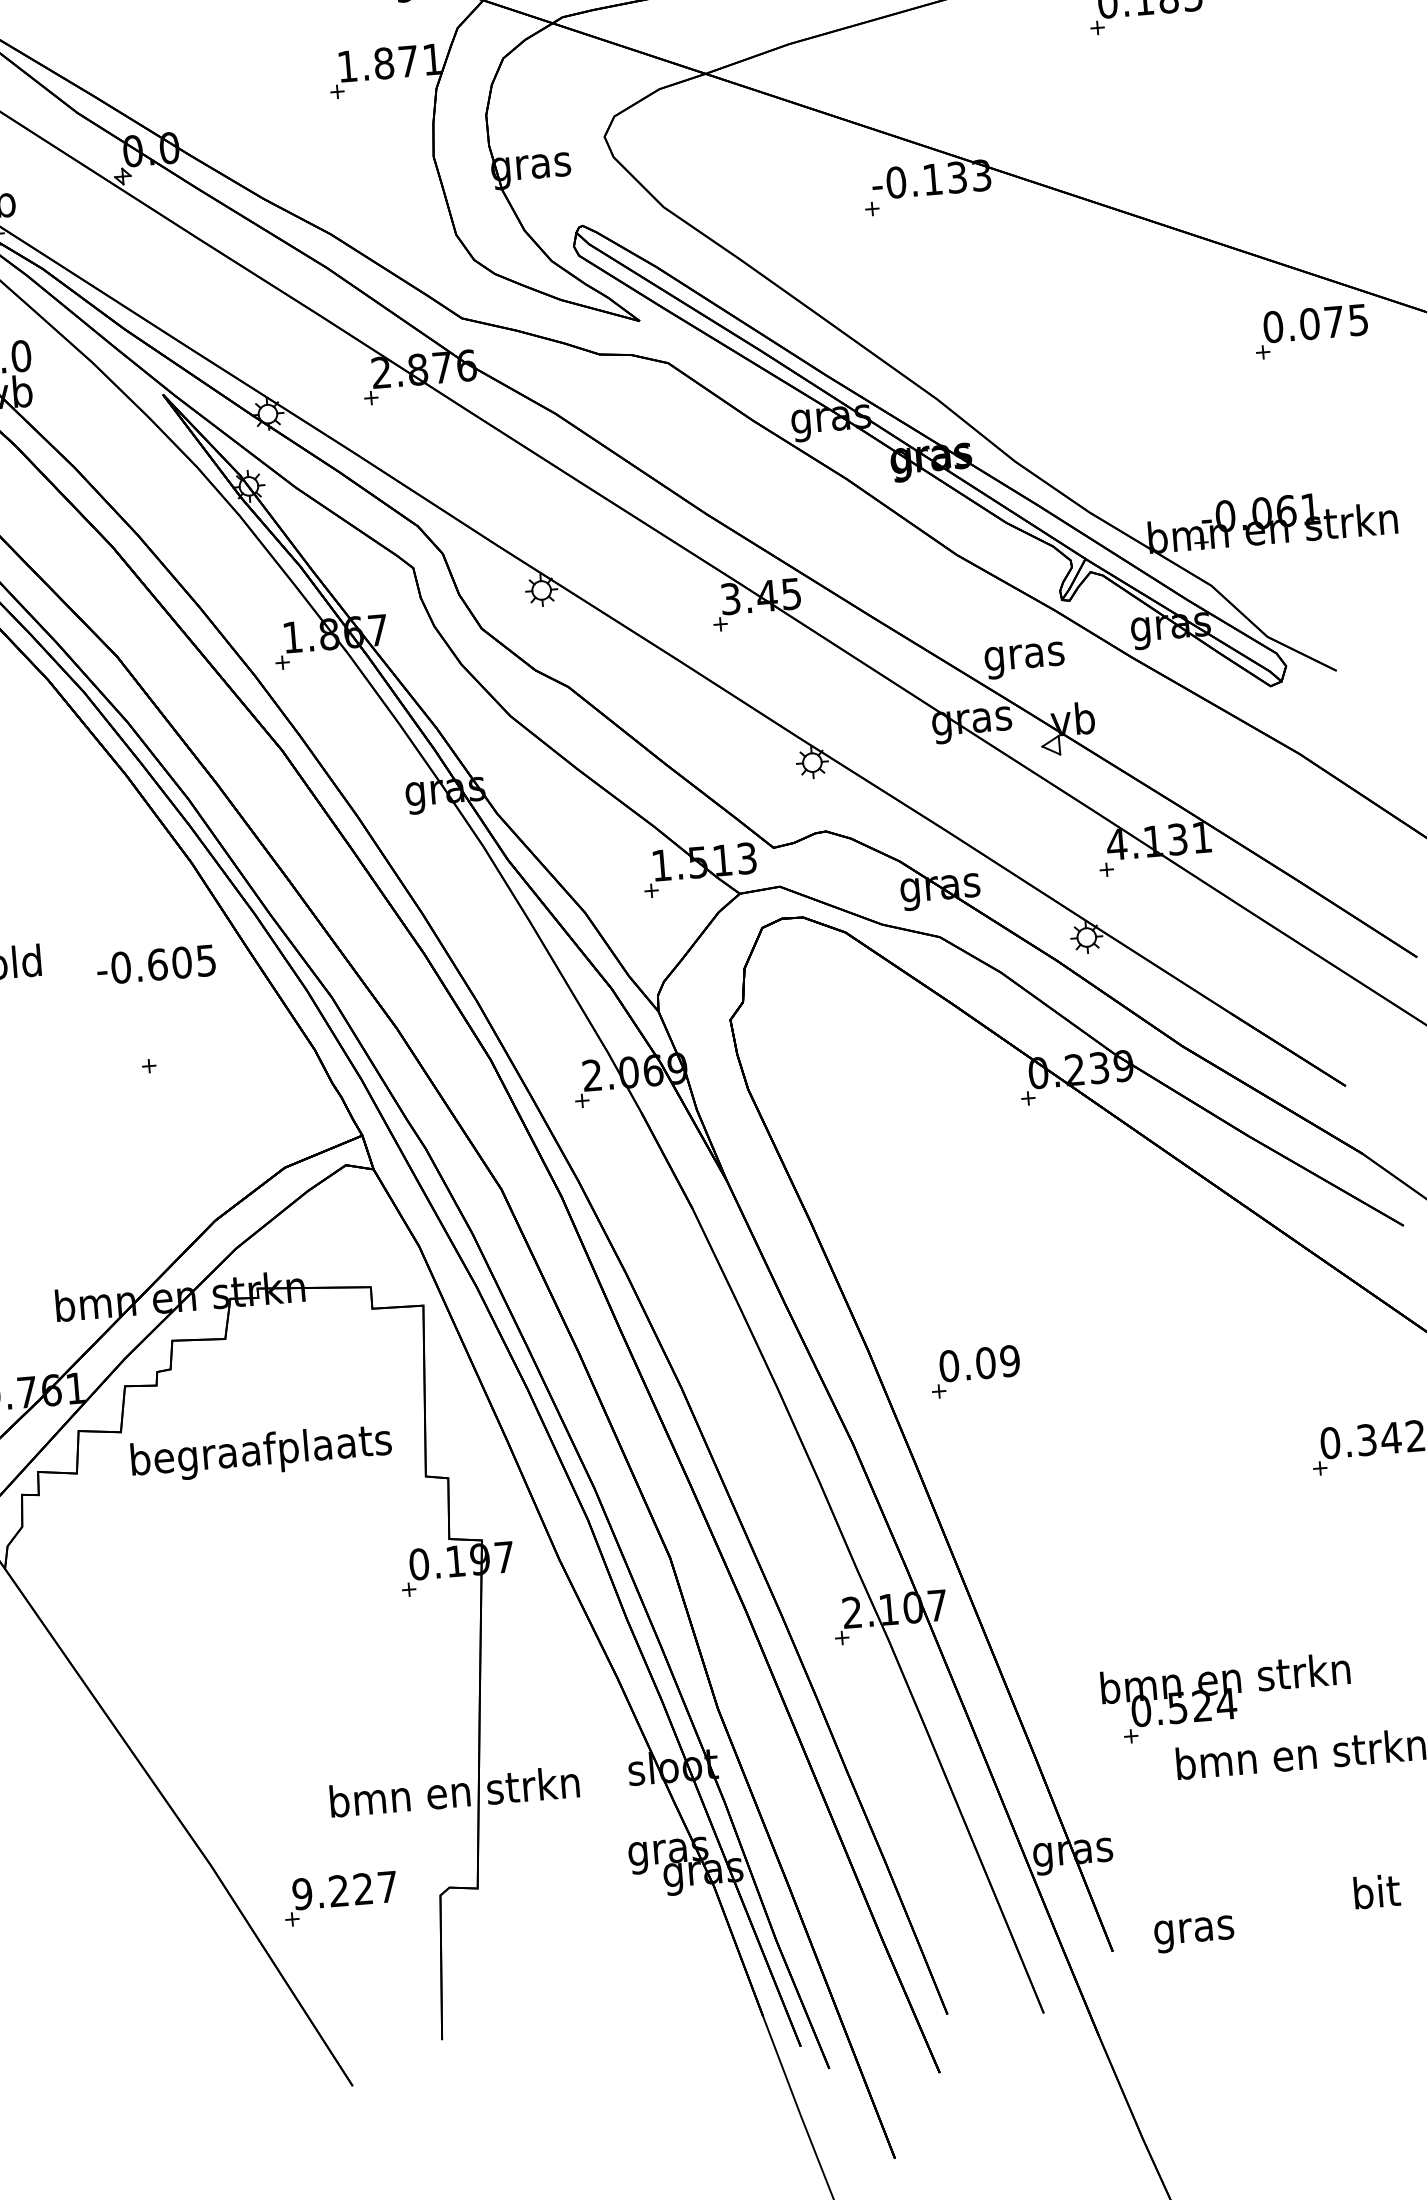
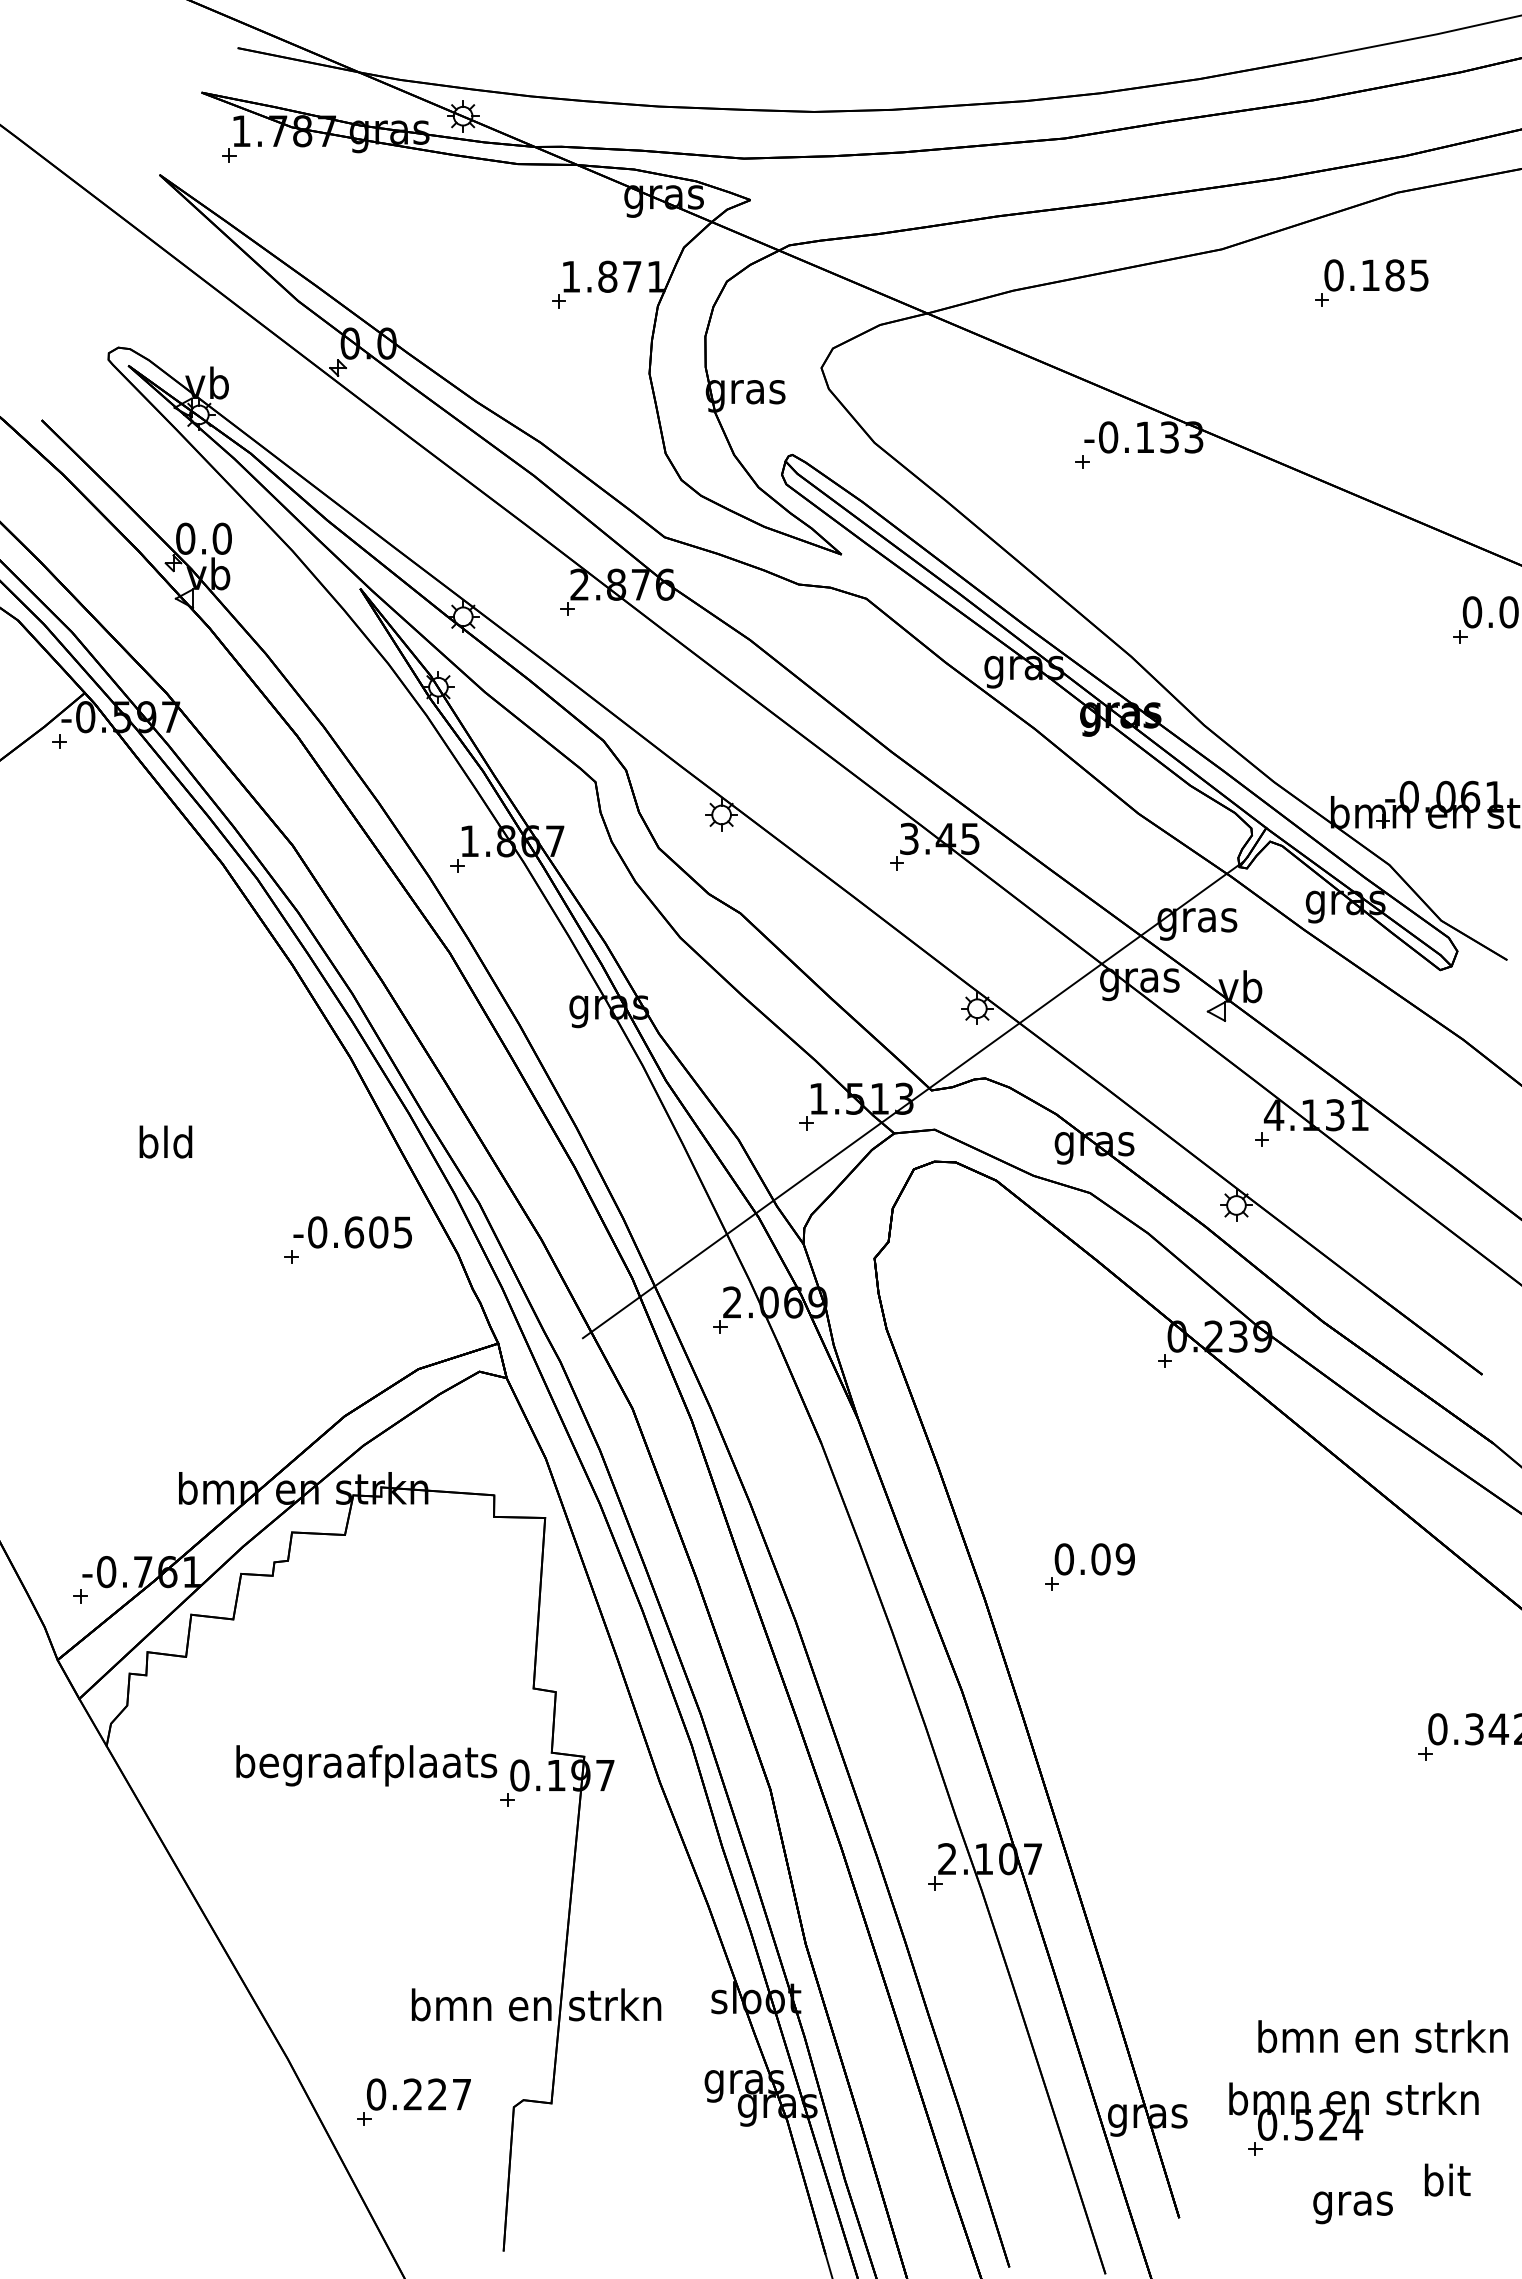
line: (755, 859) -> (912, 1100), added
text: (155, 964) -> (352, 1232), moved
part: (974, 1371) -> (1089, 1566), moved
text: (261, 1452) -> (366, 1765), moved
part: (1226, 1697) -> (1353, 2118), moved
text: (302, 1894) -> (376, 2094), 9.227 -> 0.227
text: (1193, 1934) -> (1352, 2207), moved

